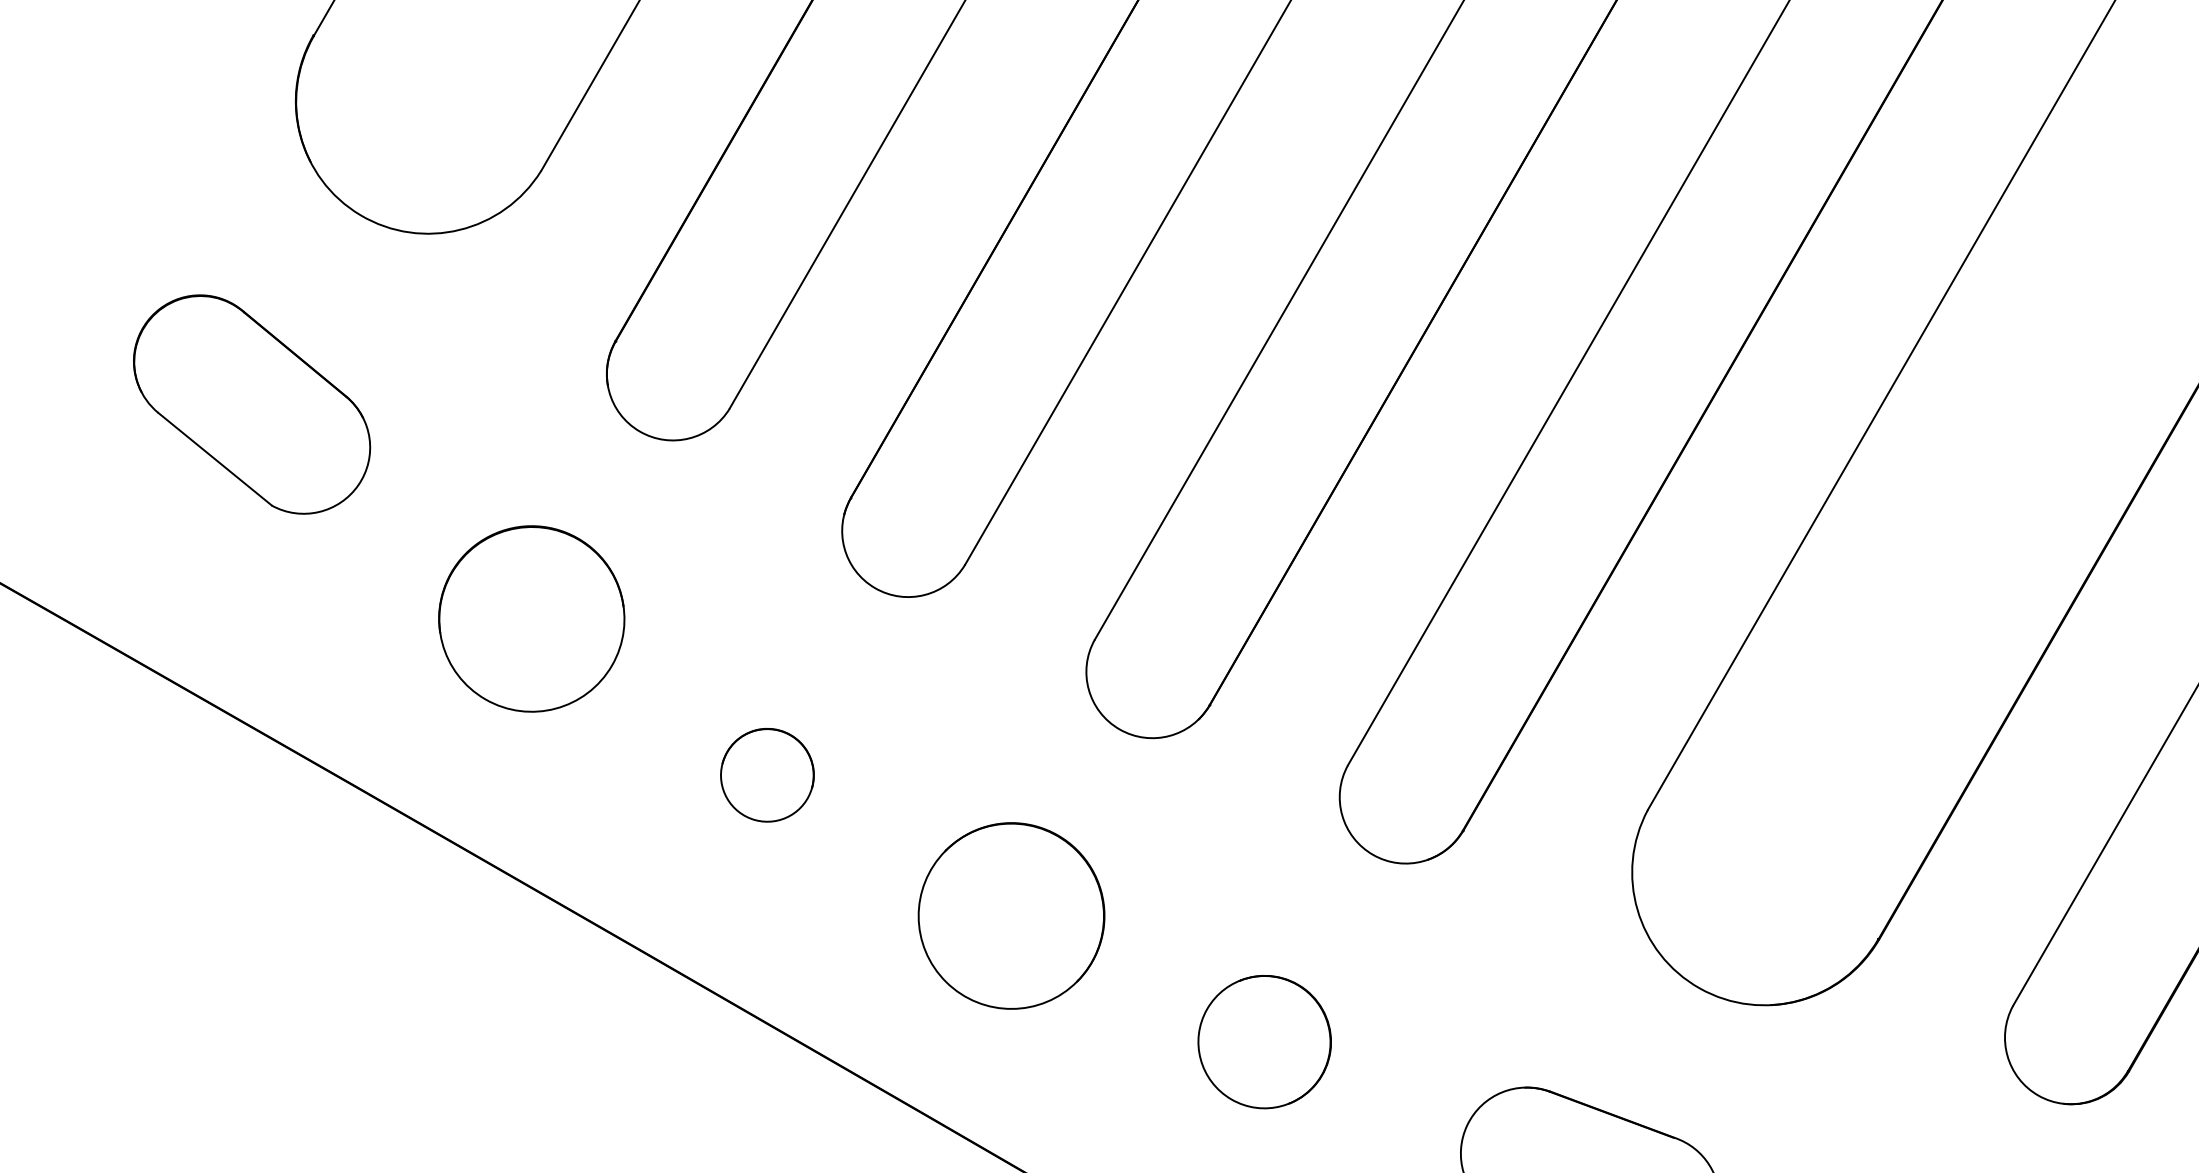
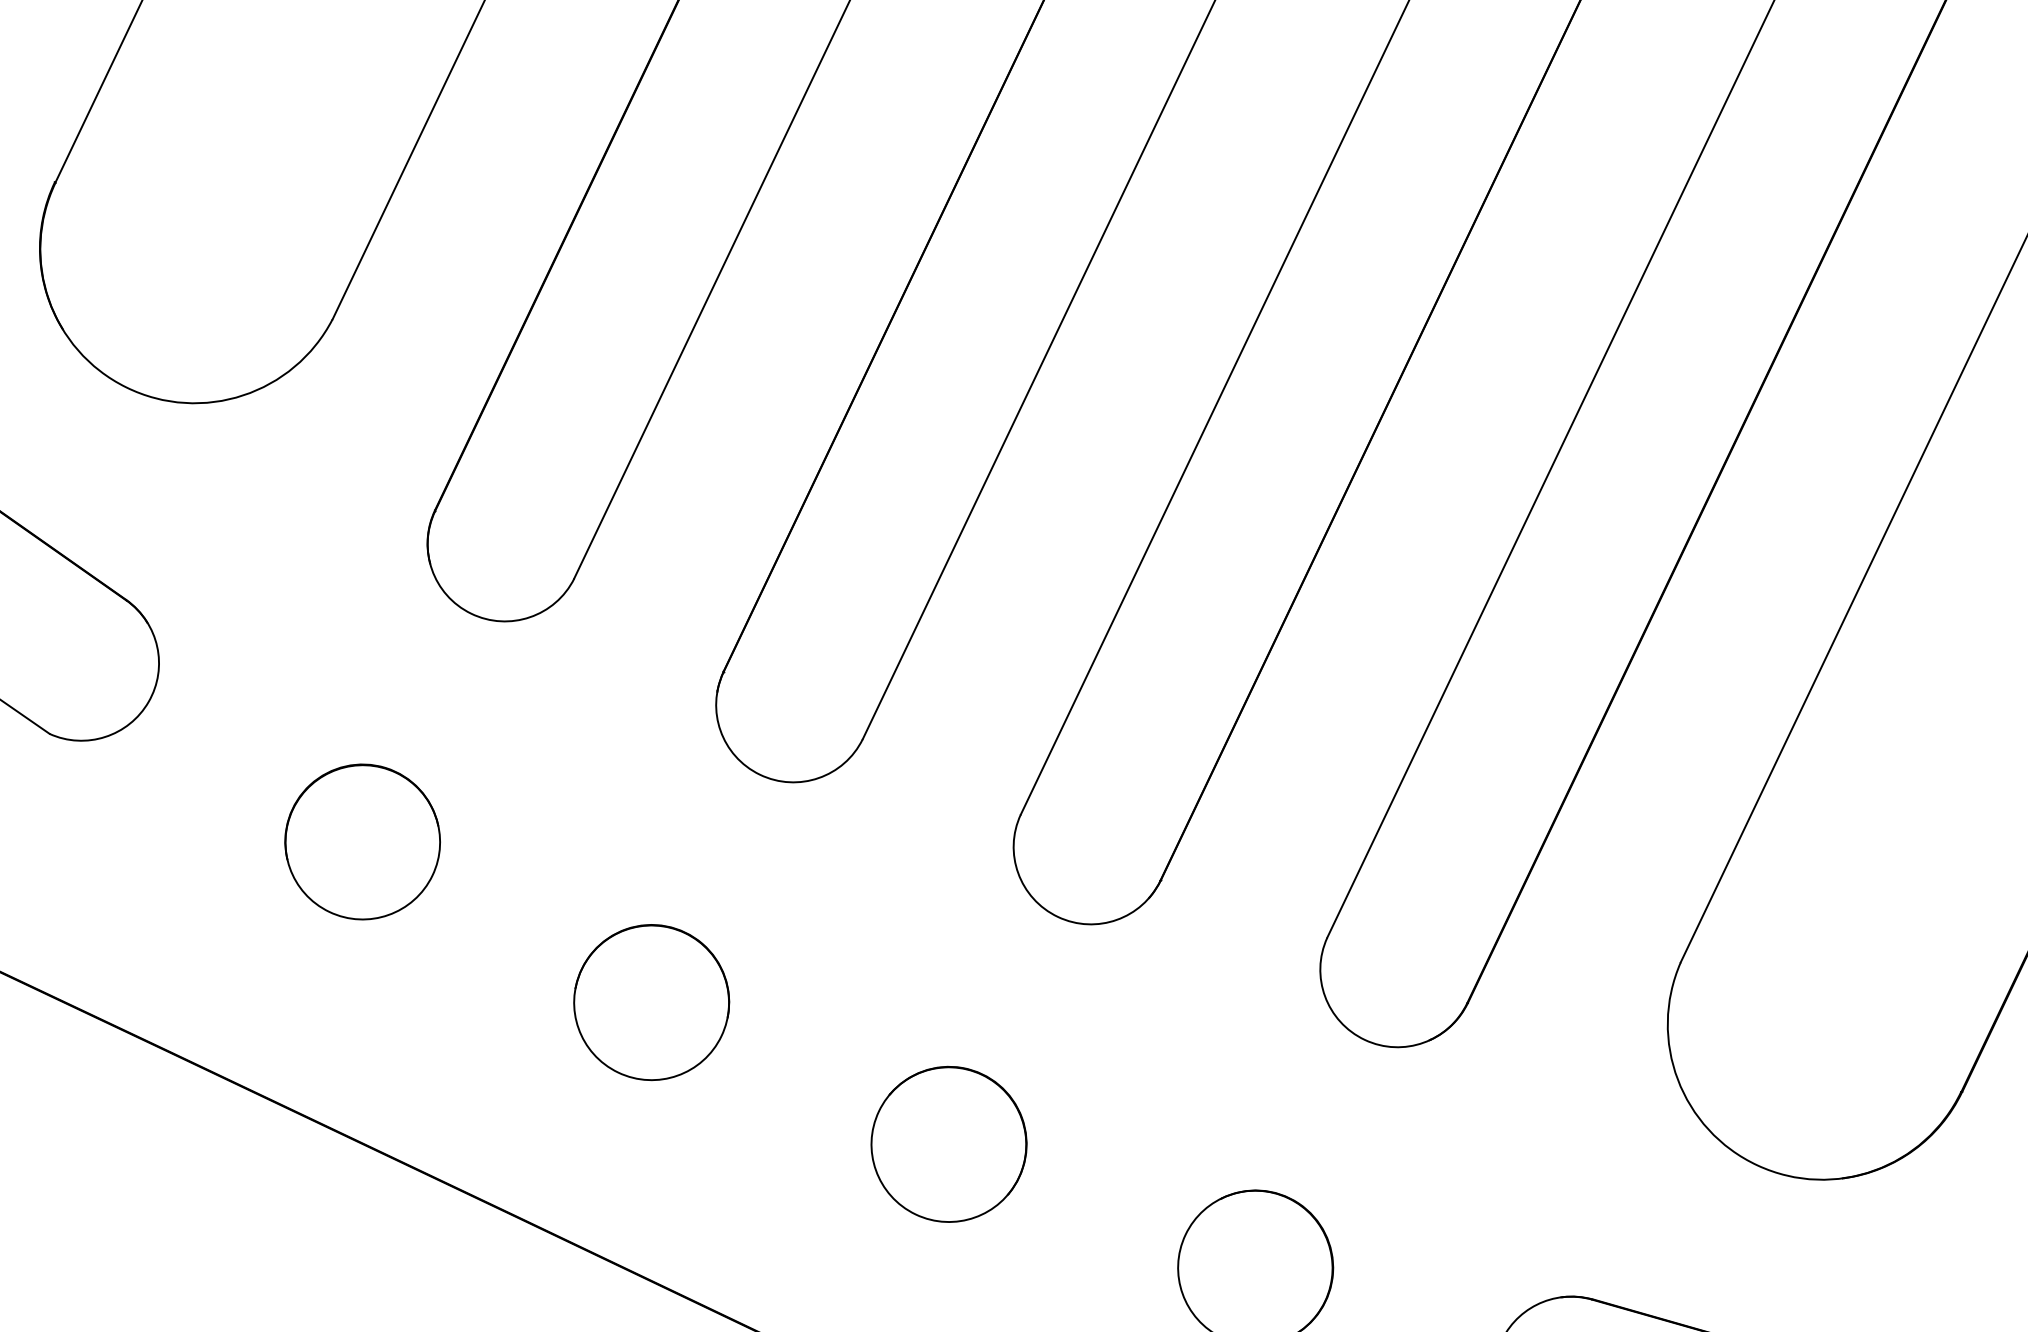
part: (531, 618) -> (362, 841), size x0.71
part: (767, 775) -> (651, 1002), size x1.43
part: (1011, 916) -> (949, 1144), size x0.71

